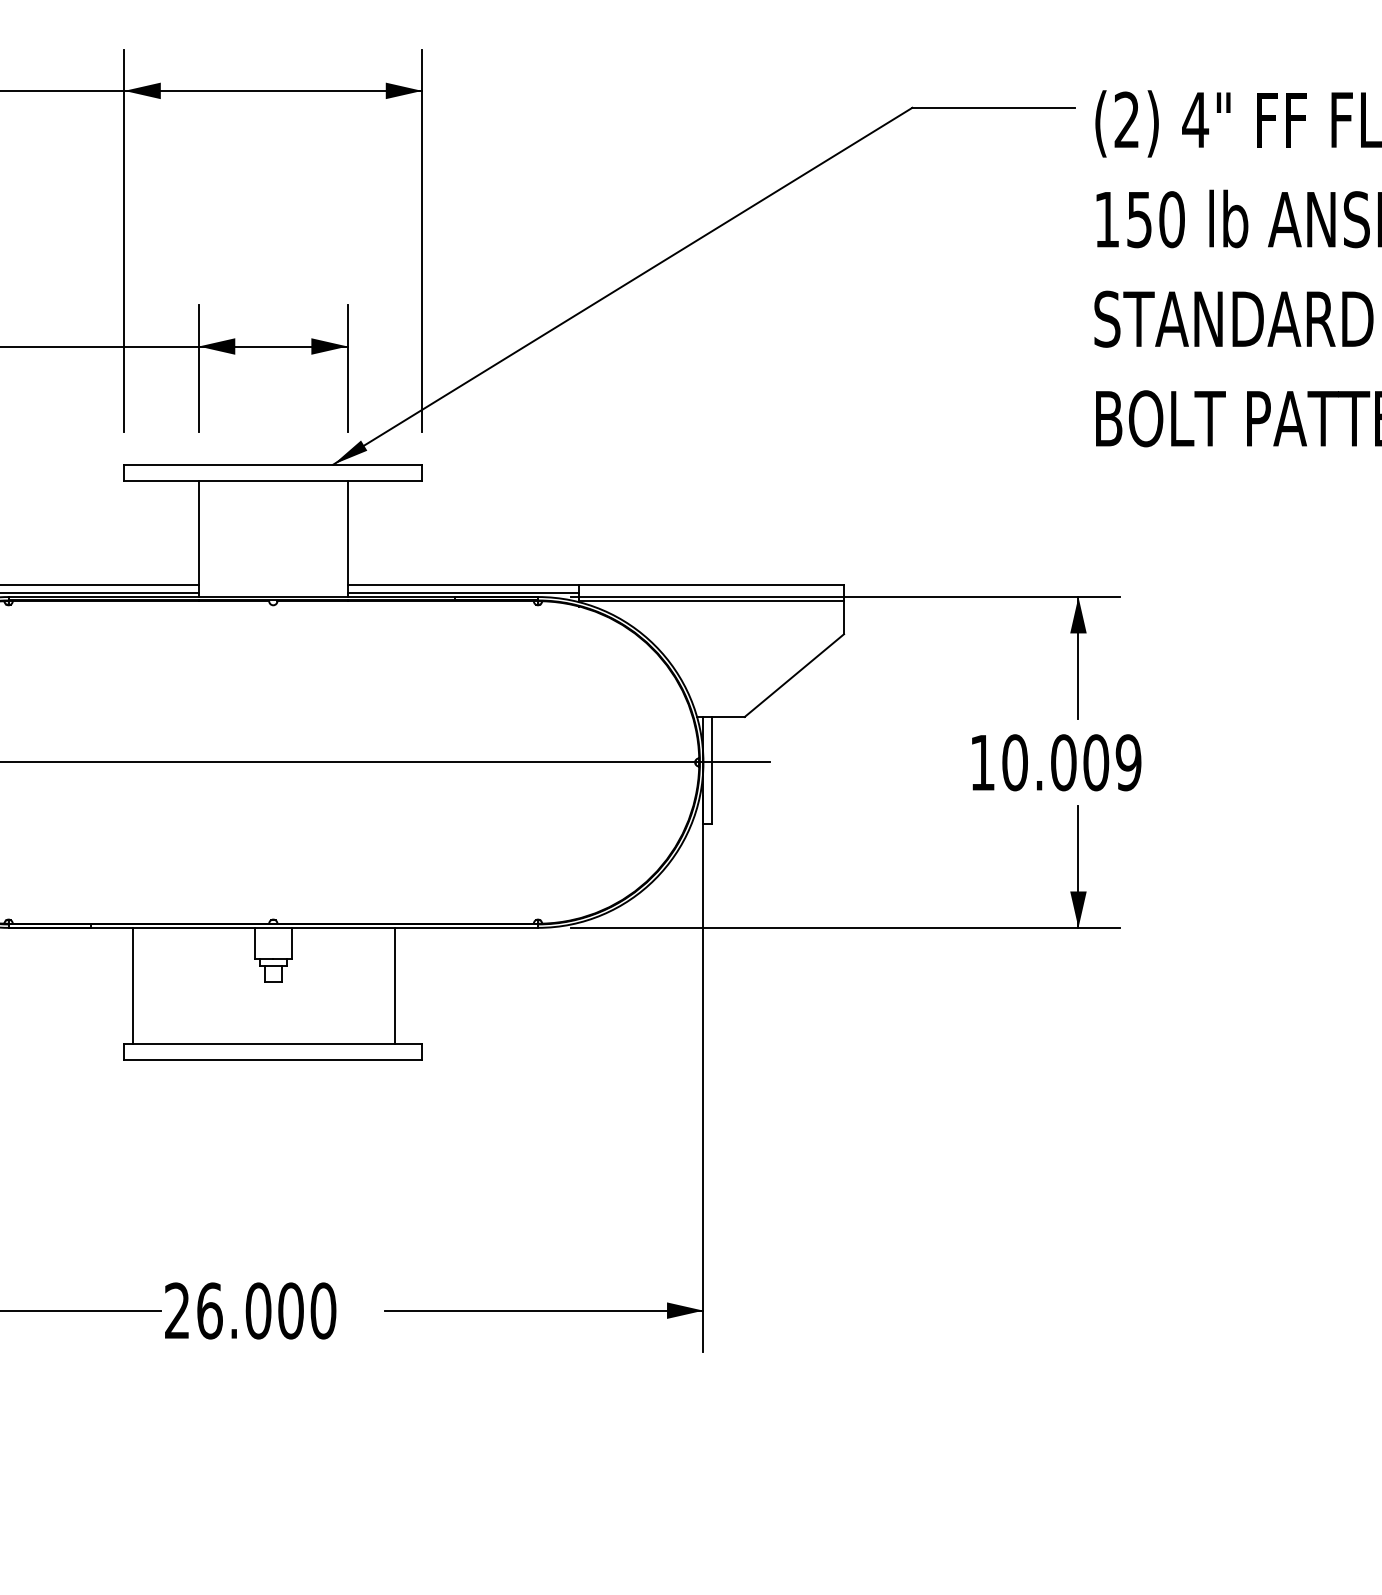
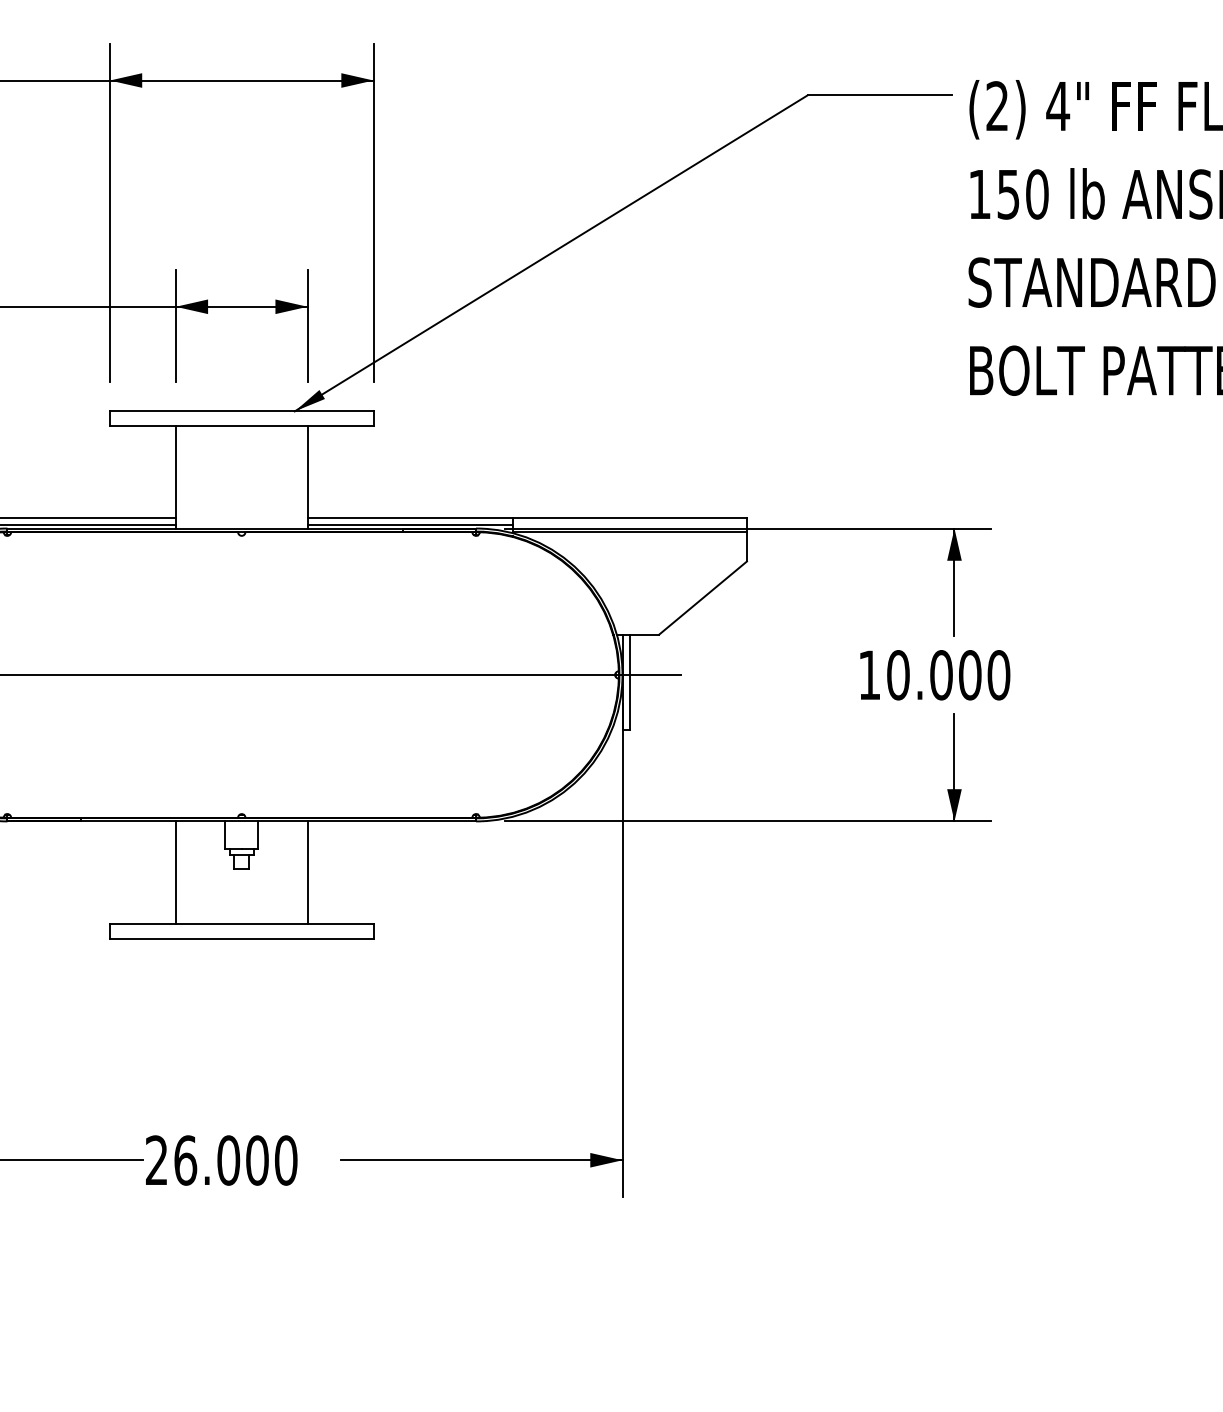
text: (1128, 762) -> (998, 675), 10.009 -> 10.000
line: (132, 985) -> (175, 872), moved
line: (394, 985) -> (307, 872), moved

